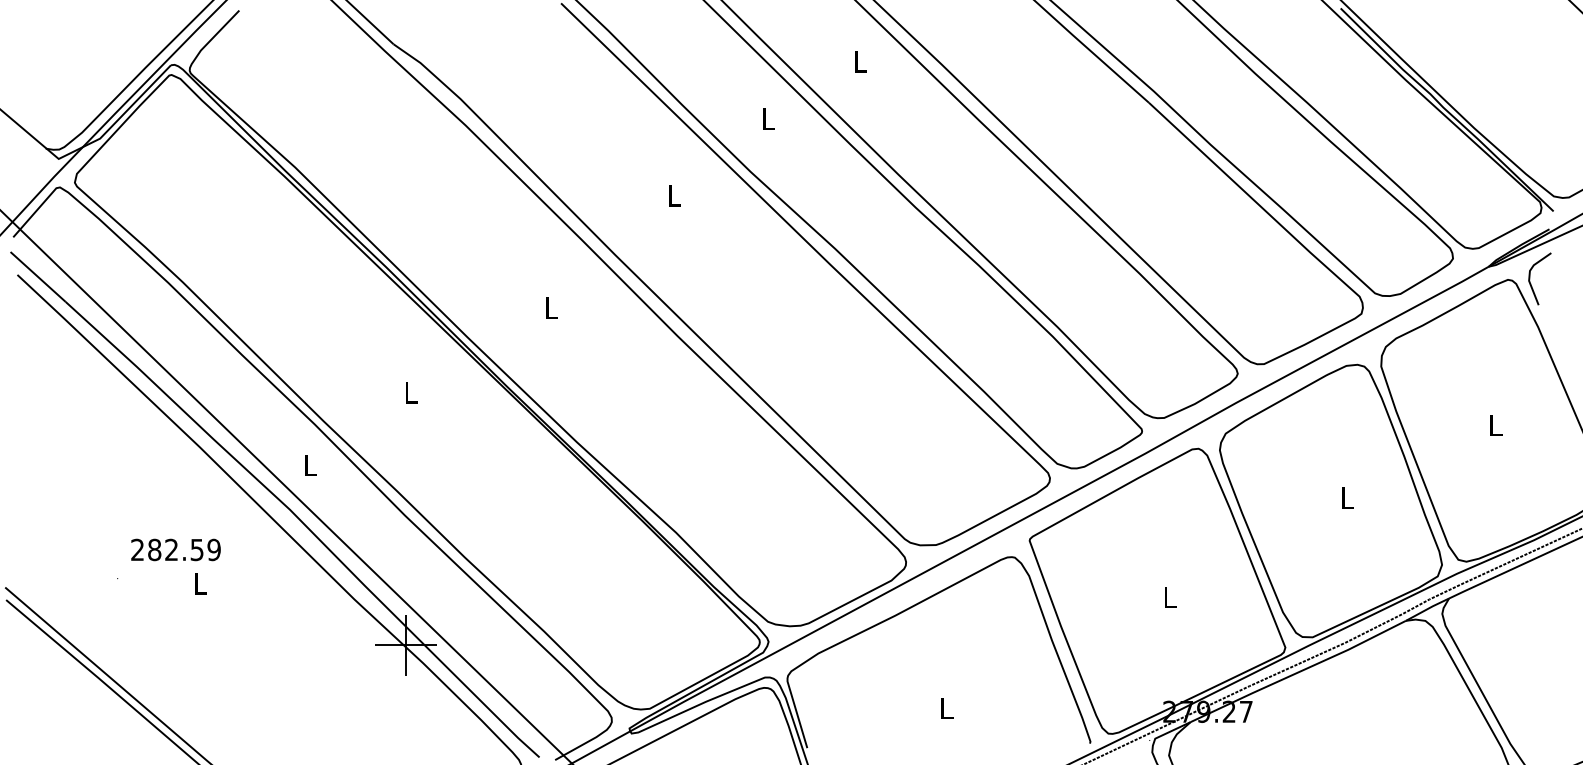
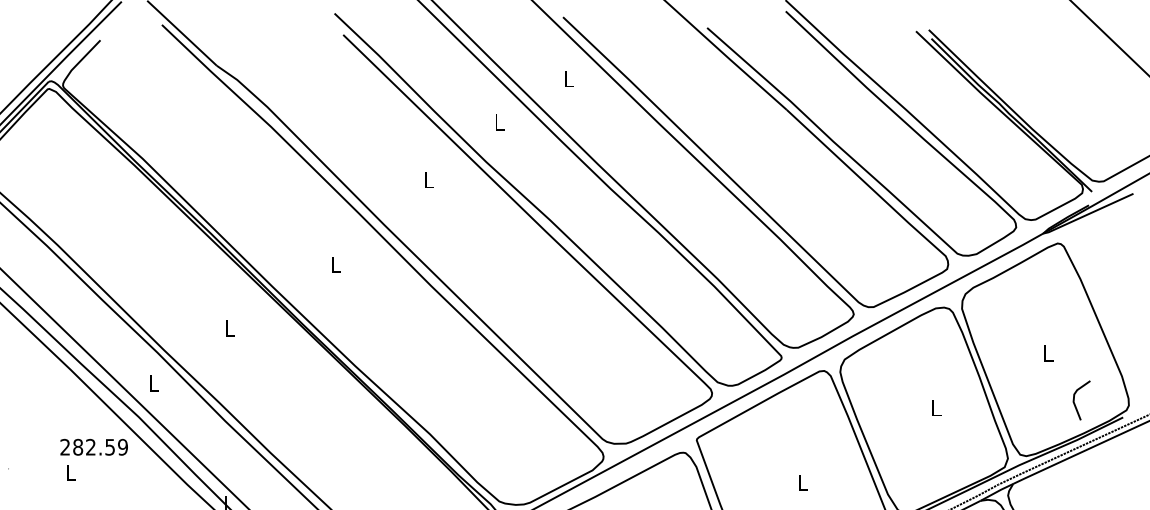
line: (1530, 278) -> (1074, 400), moved
text: (175, 549) -> (93, 446), moved

